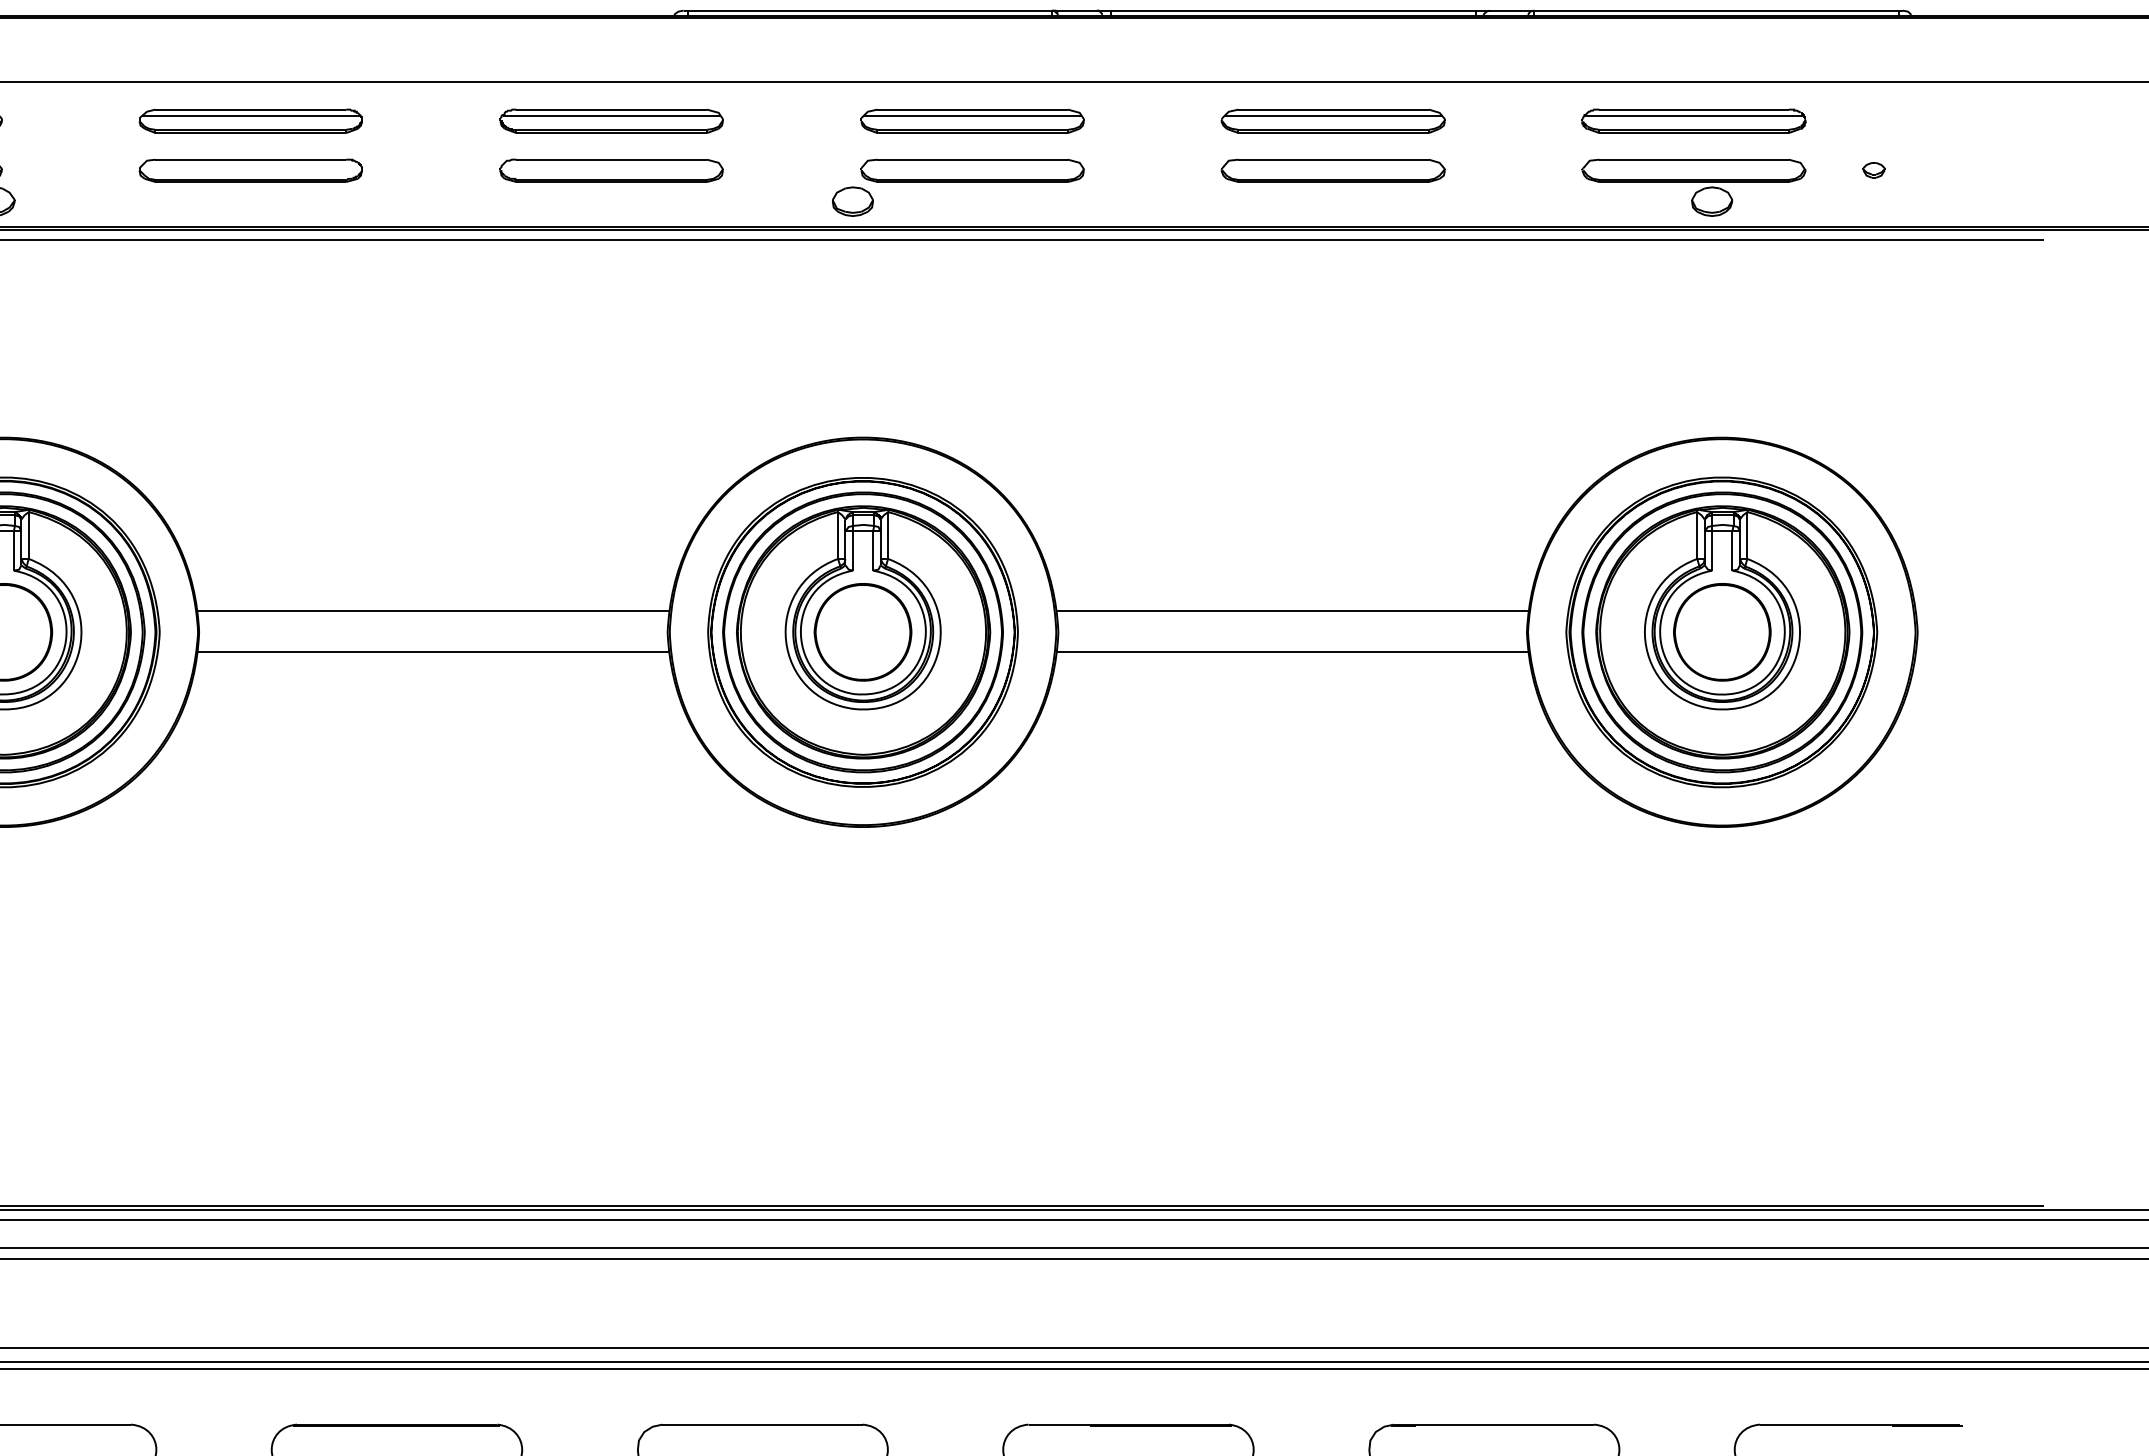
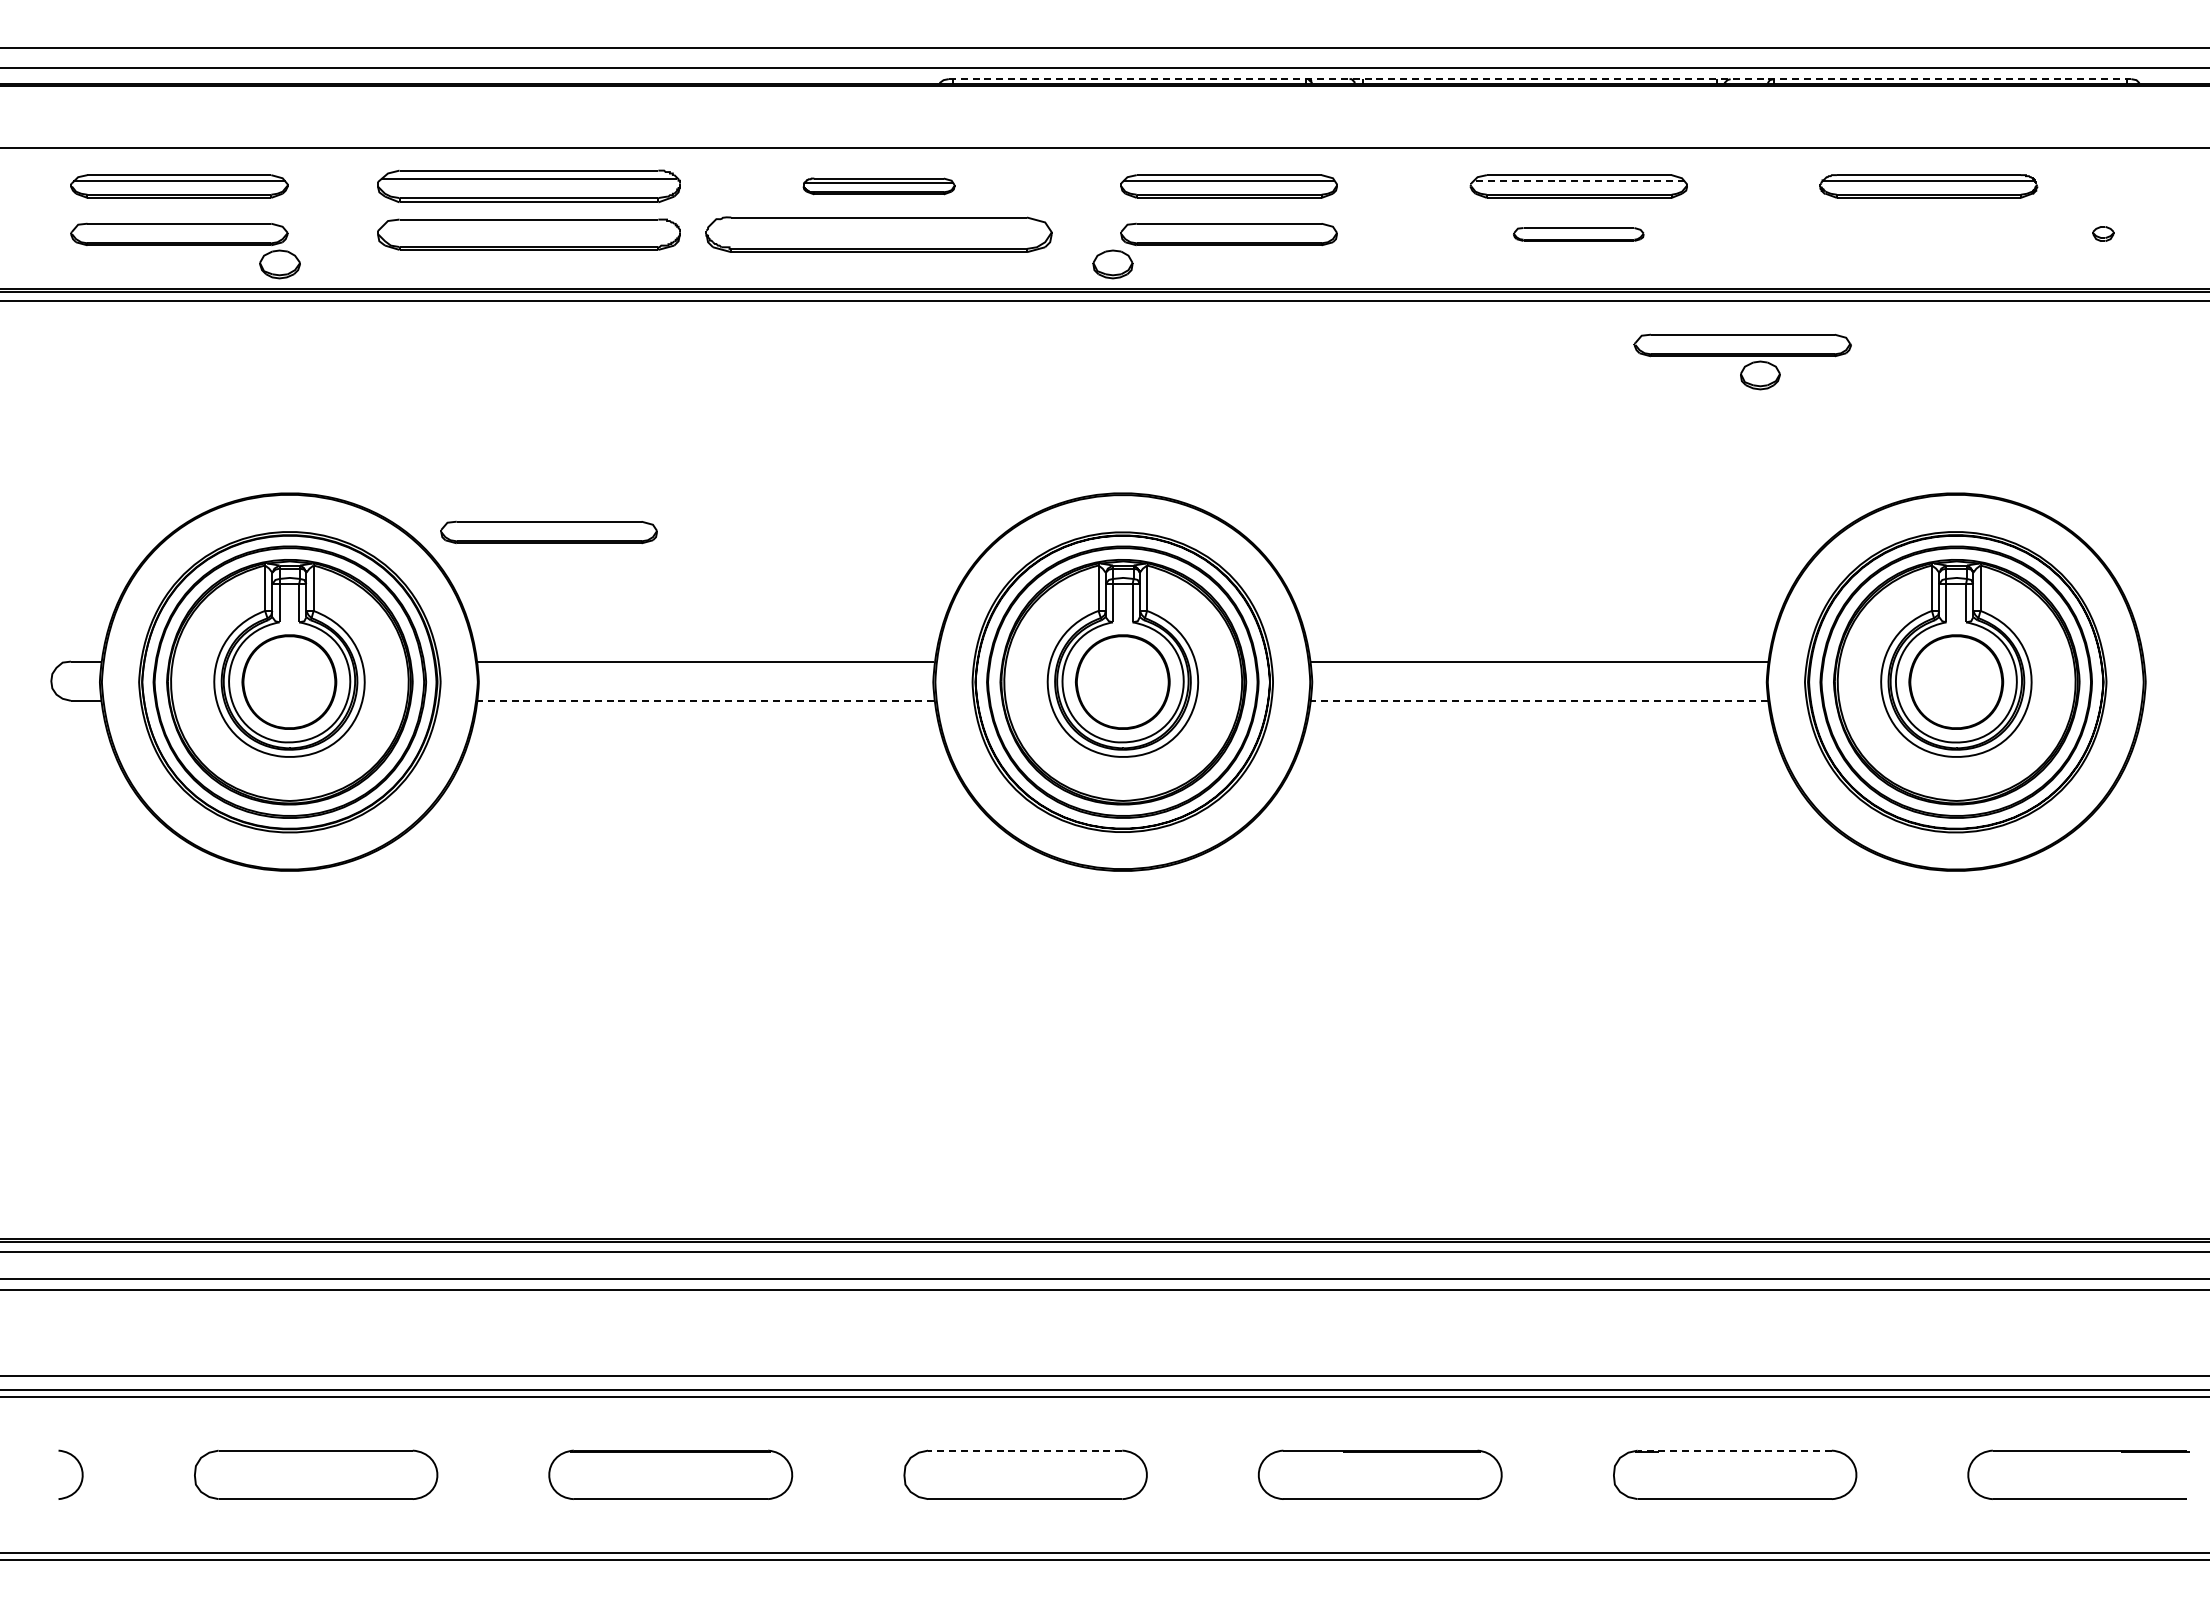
line: (1293, 11) -> (1540, 79), solid -> dashed
line: (1333, 116) -> (1579, 181), solid -> dashed
part: (250, 121) -> (528, 186), size x1.4
part: (611, 121) -> (878, 186), size x0.7
part: (250, 169) -> (528, 233), size x1.4
part: (611, 169) -> (878, 233), size x1.6
part: (1332, 170) -> (1578, 234), size x0.6
part: (1693, 187) -> (1742, 361), moved
part: (270, 478) -> (548, 532), added
line: (432, 651) -> (705, 700), solid -> dashed
line: (1292, 651) -> (1539, 700), solid -> dashed
line: (761, 1424) -> (1024, 1450), solid -> dashed
line: (1493, 1424) -> (1734, 1450), solid -> dashed

